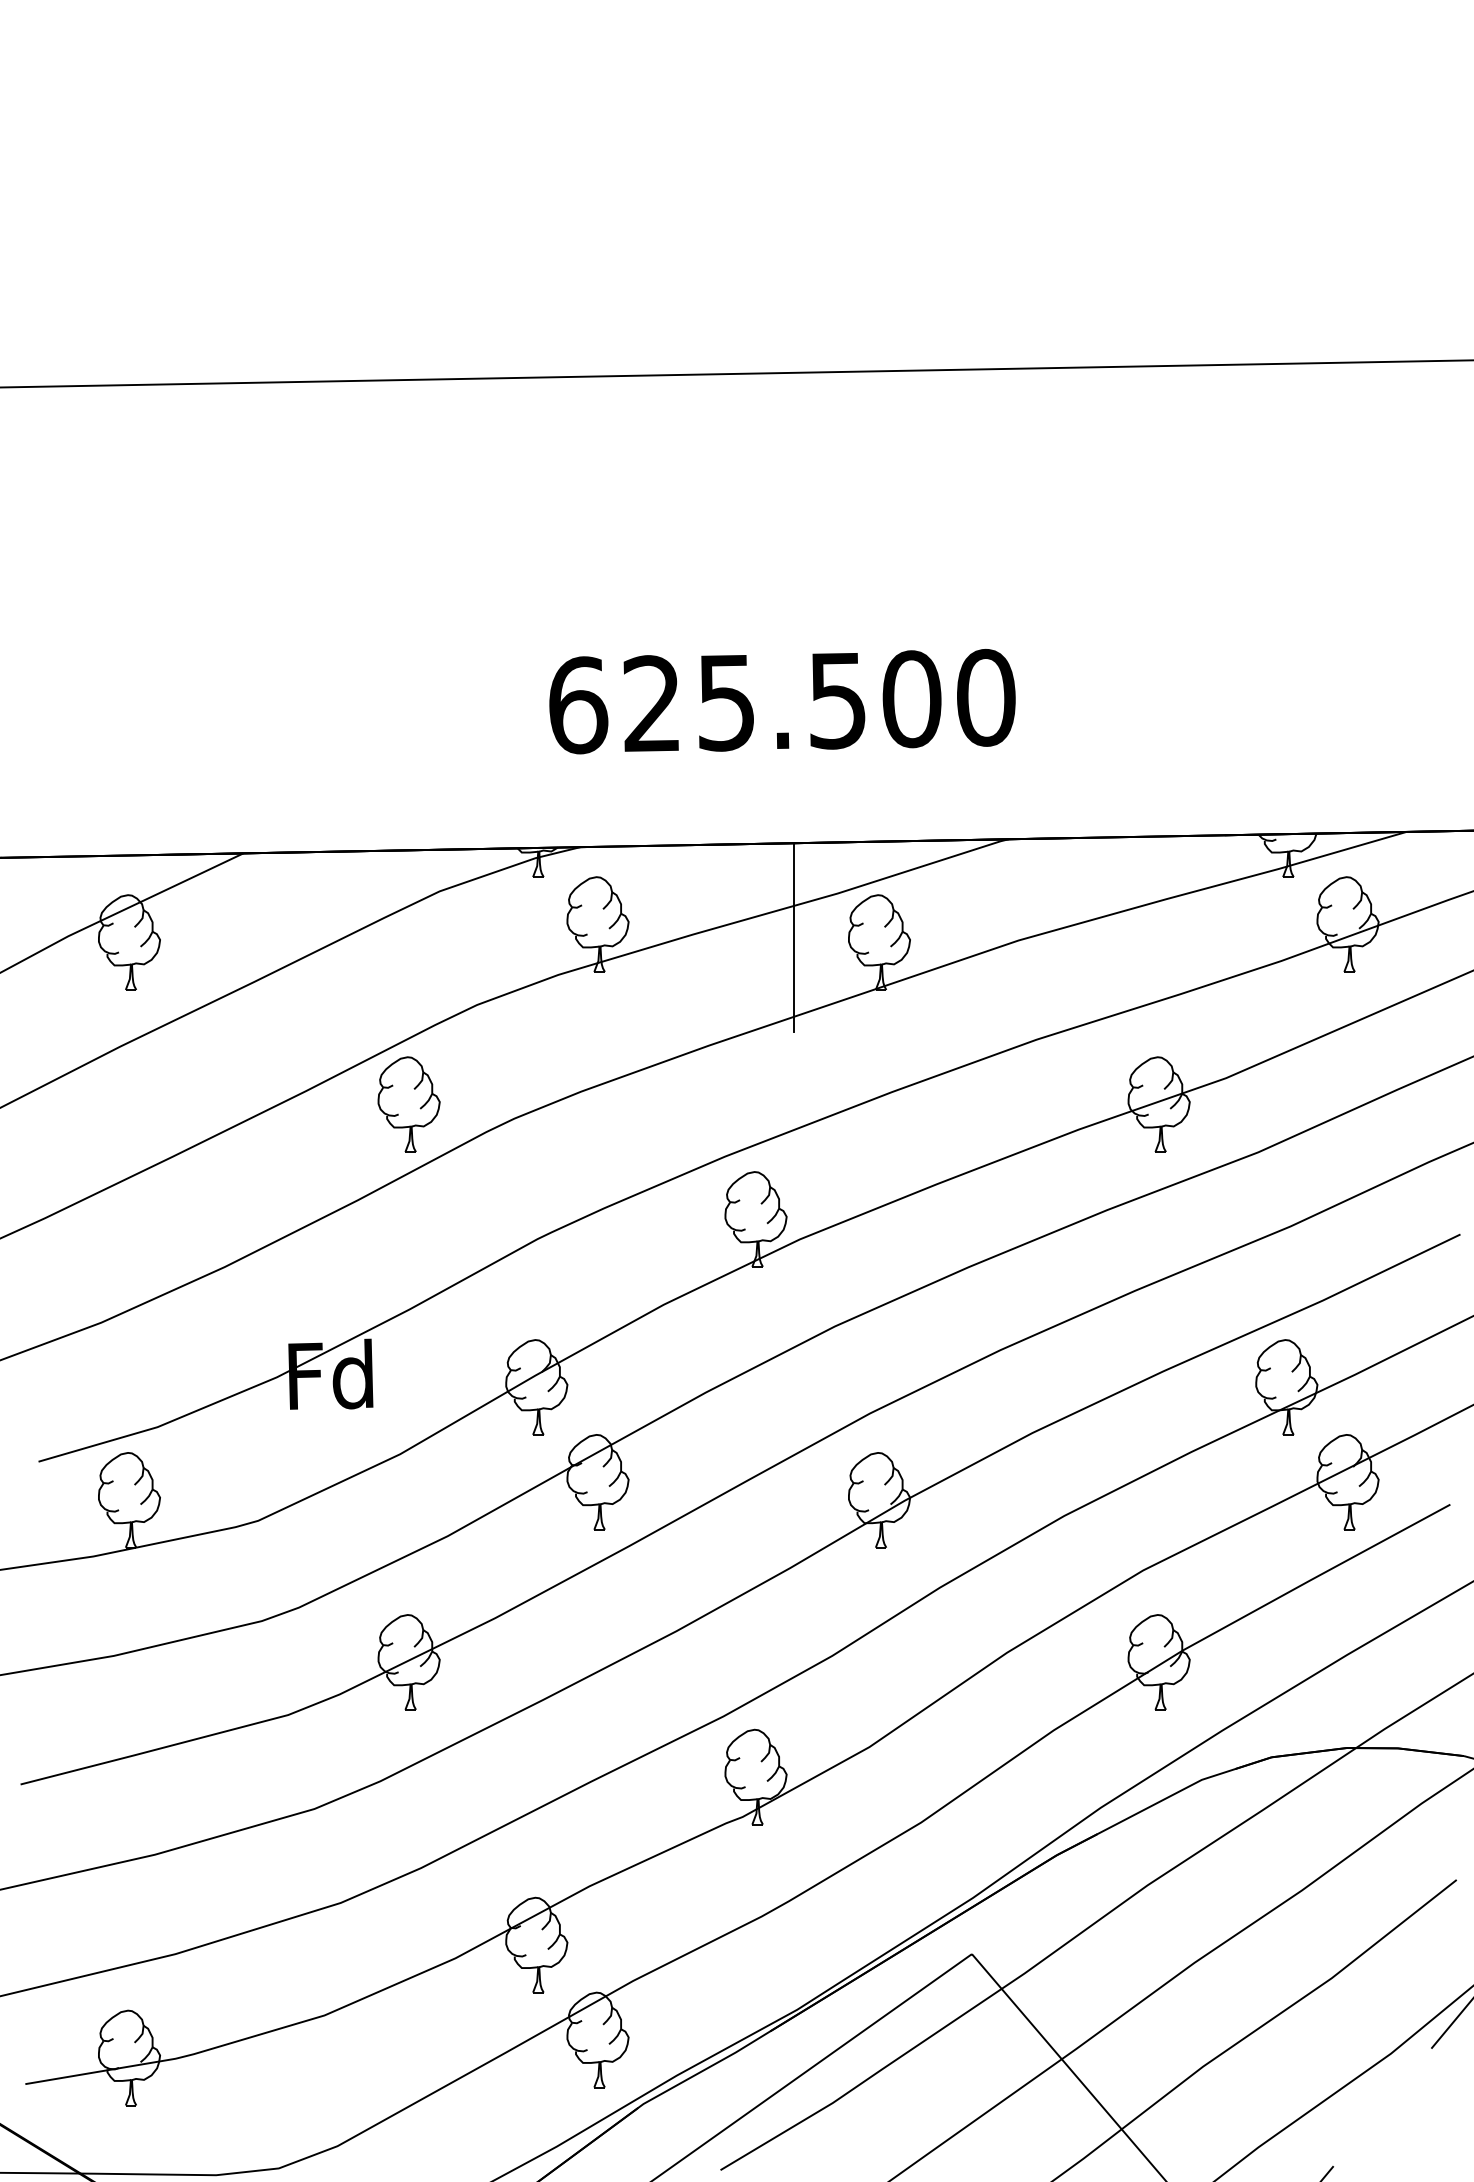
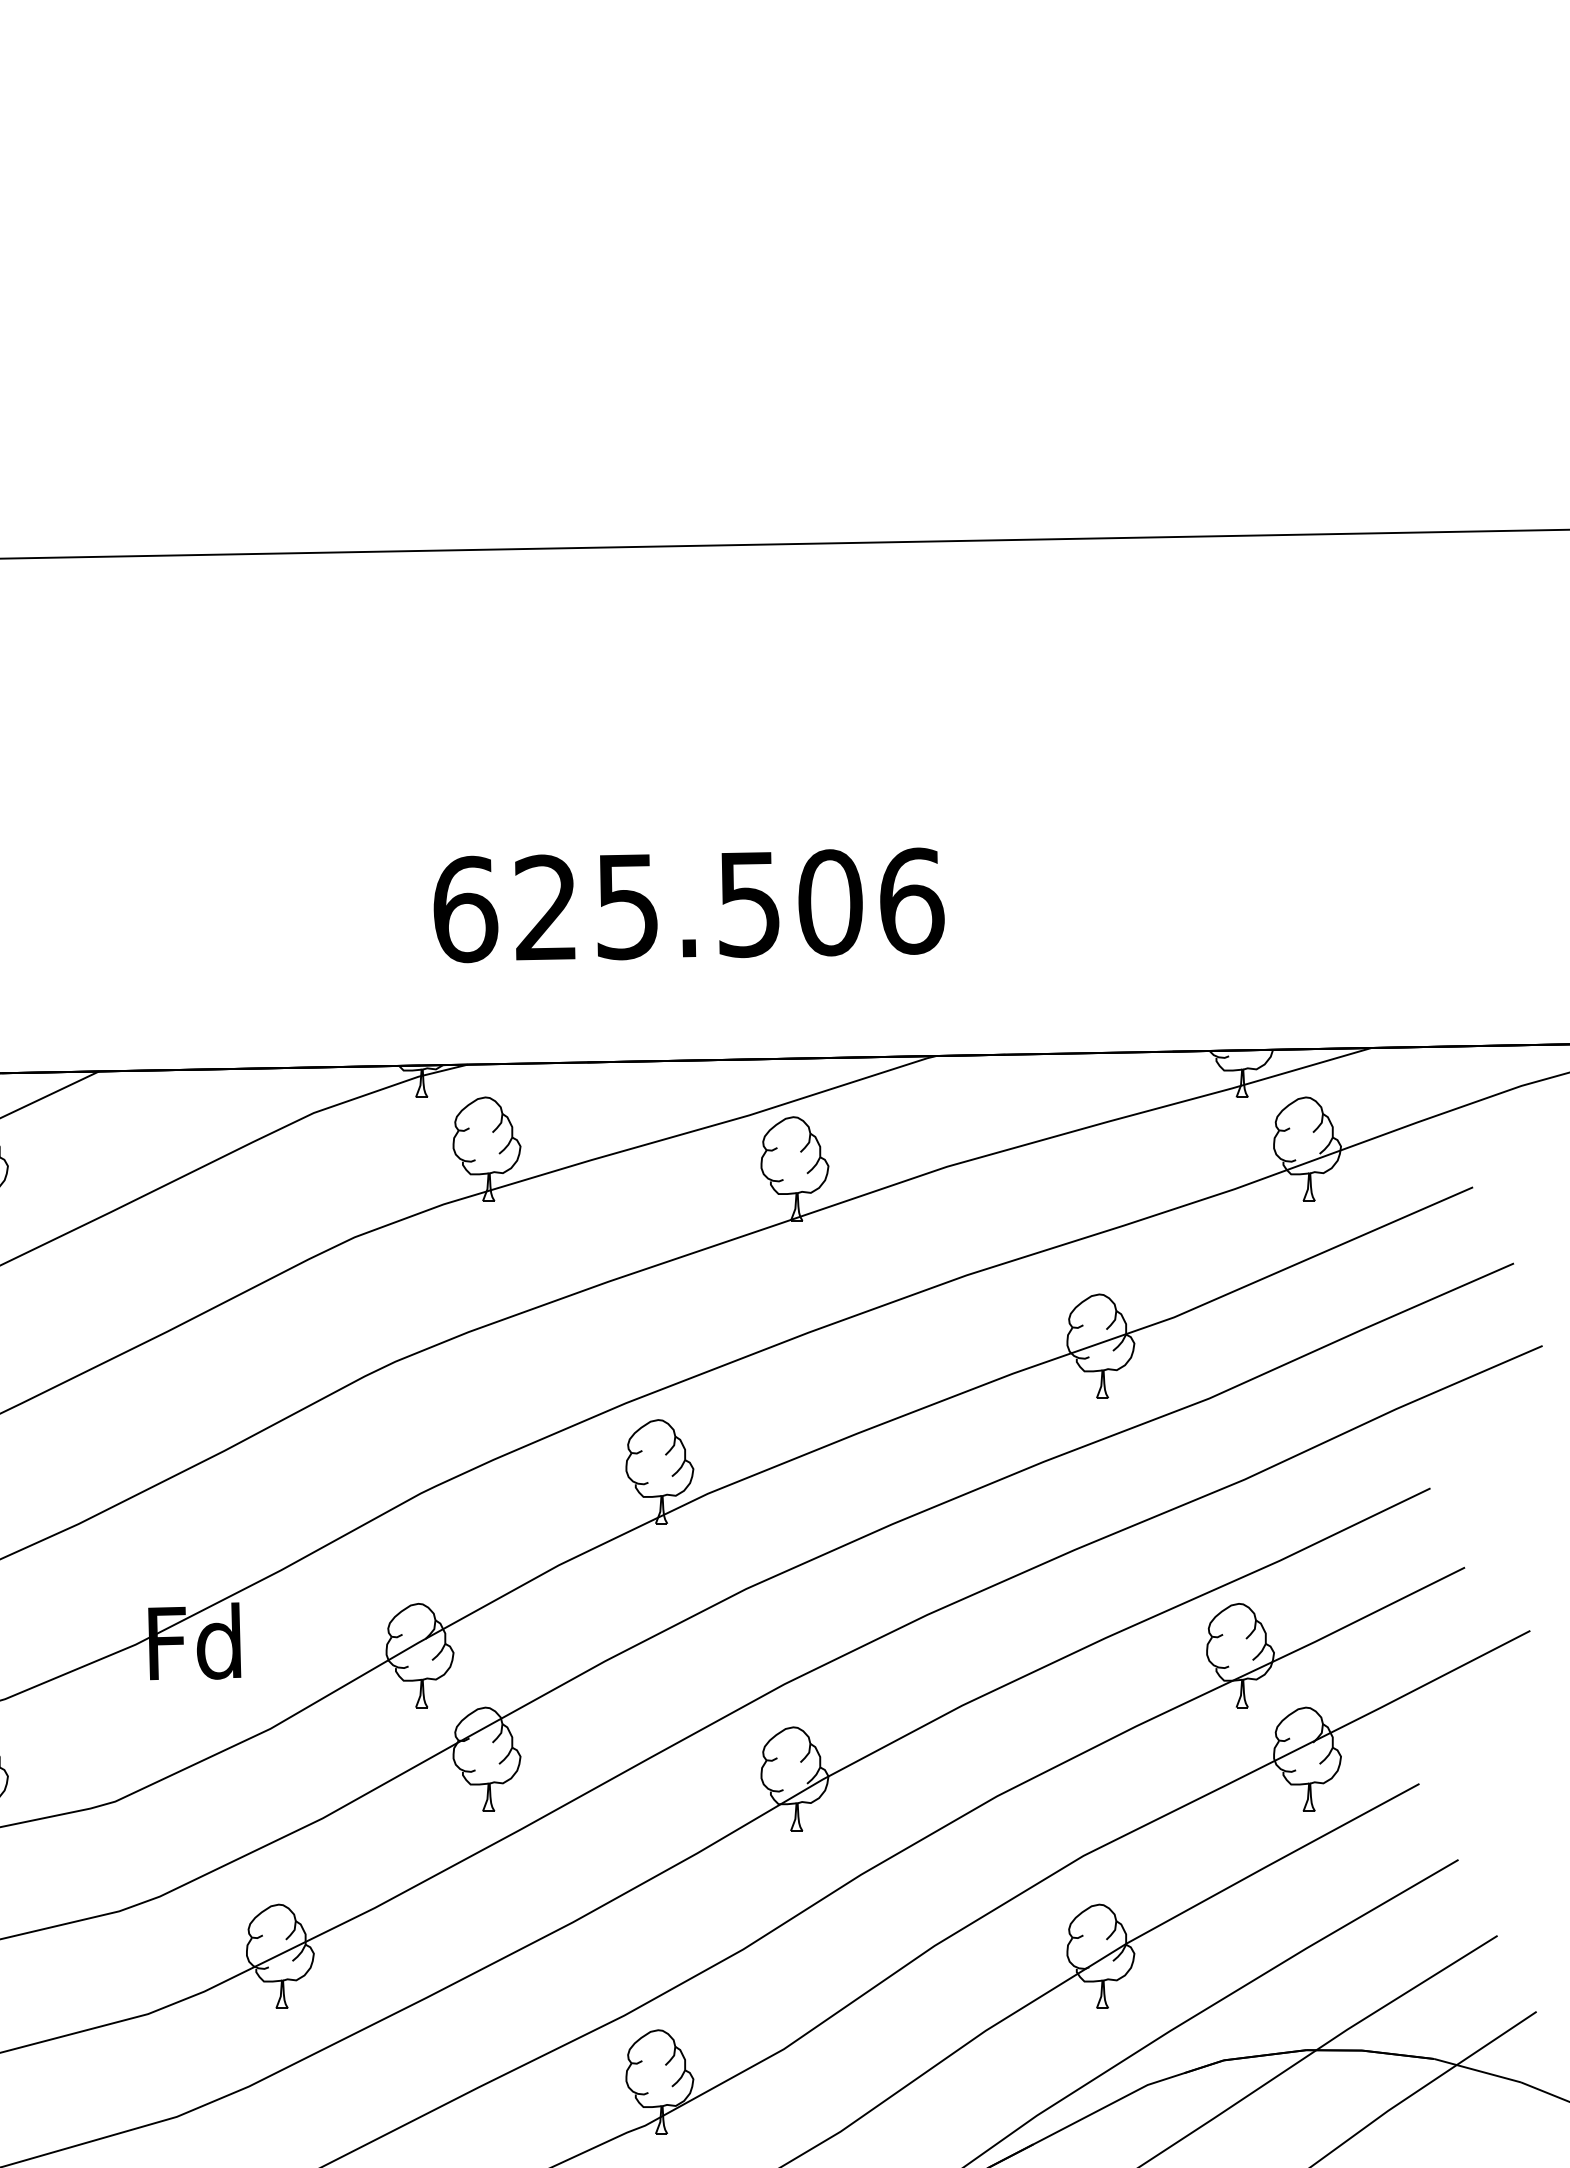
text: (986, 697) -> (912, 900), 625.500 -> 625.506
line: (793, 937) -> (700, 1163), removed
part: (408, 1104) -> (279, 1346), removed

